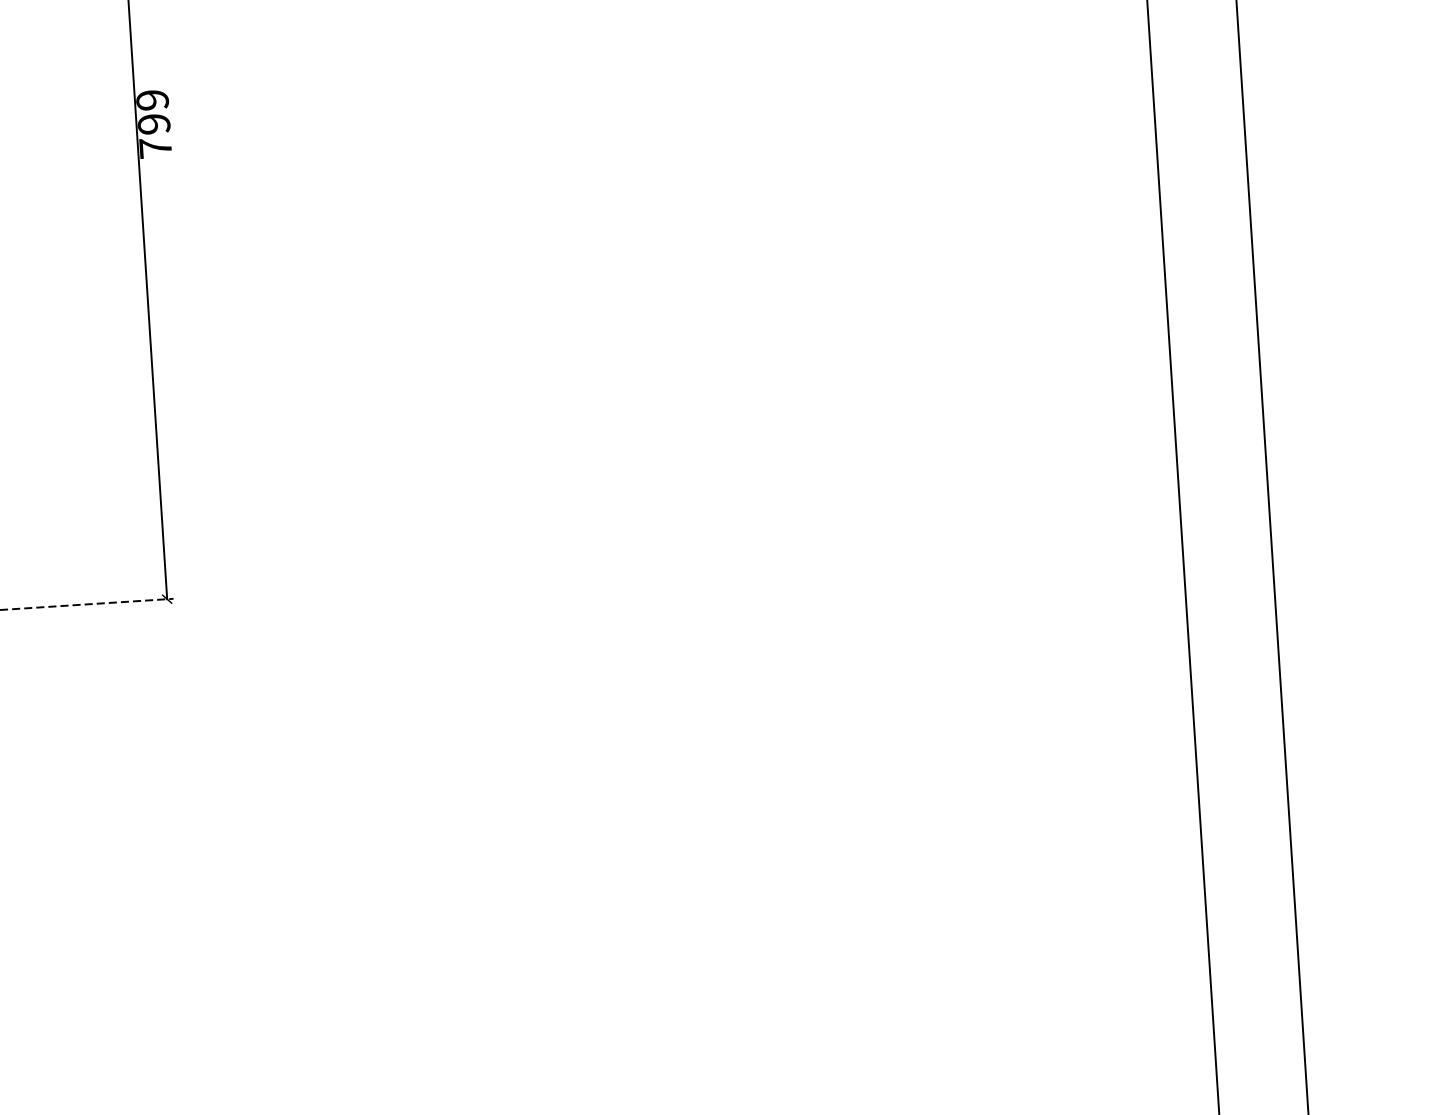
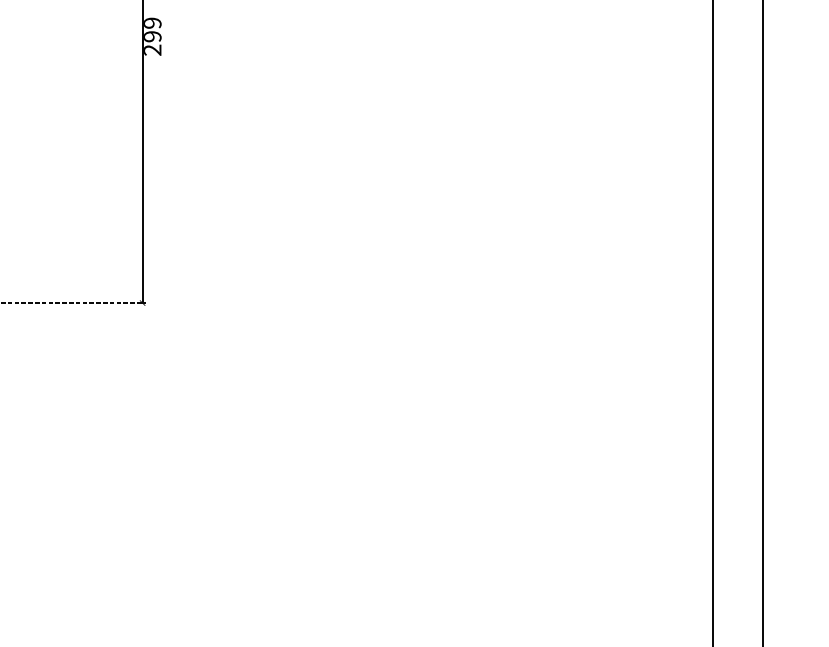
text: (155, 146) -> (152, 49), 799 -> 299

